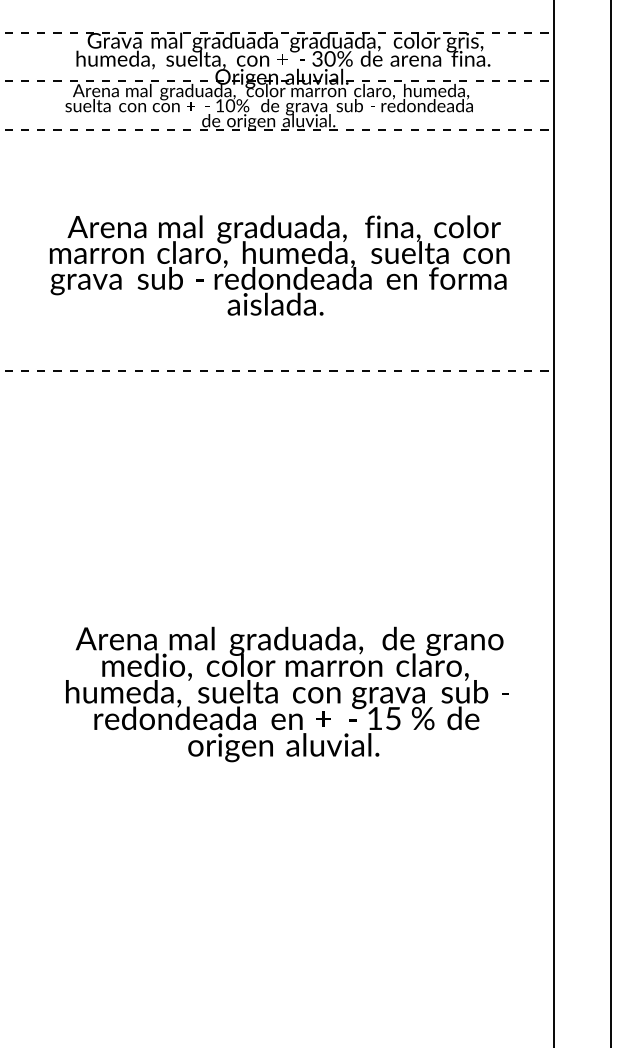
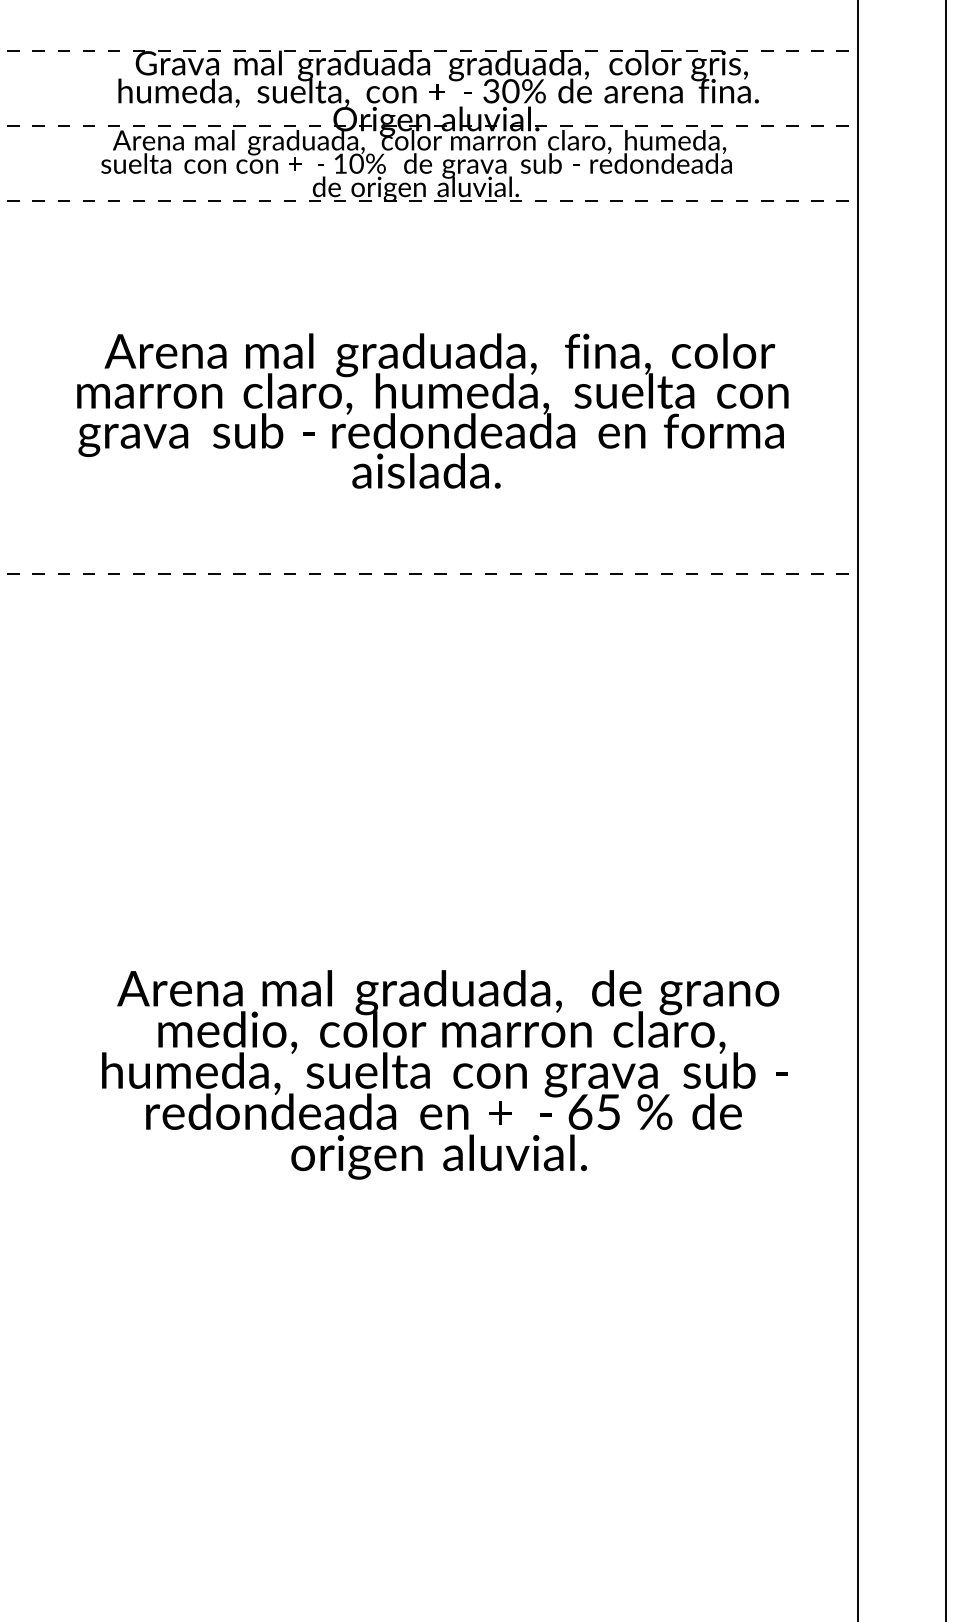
text: (374, 718) -> (579, 1111), 15 -> 65

